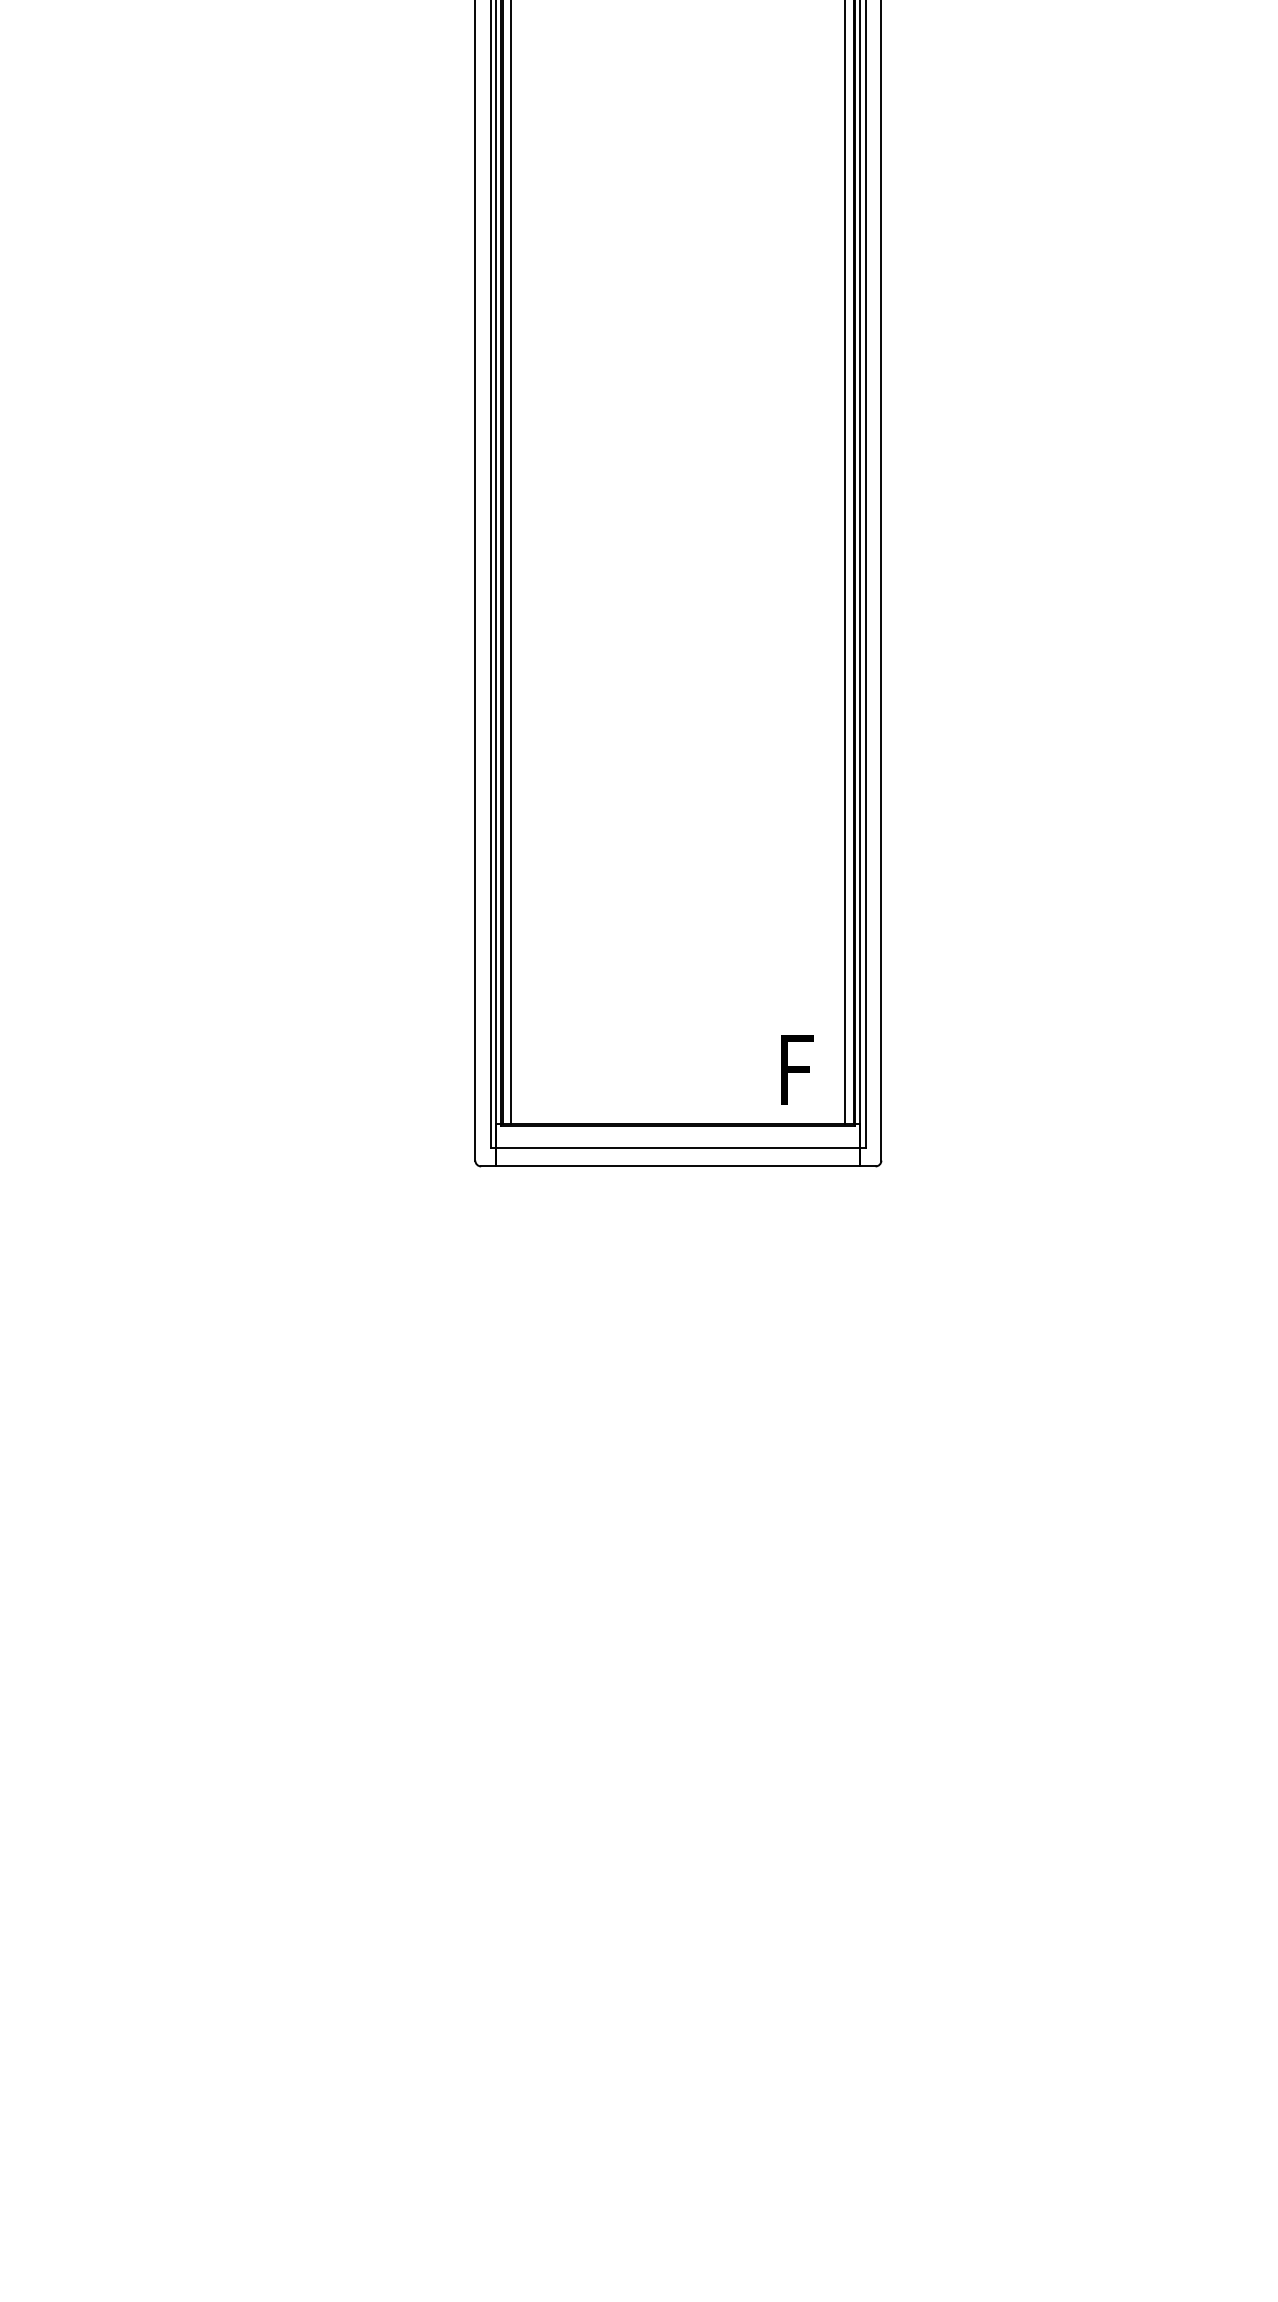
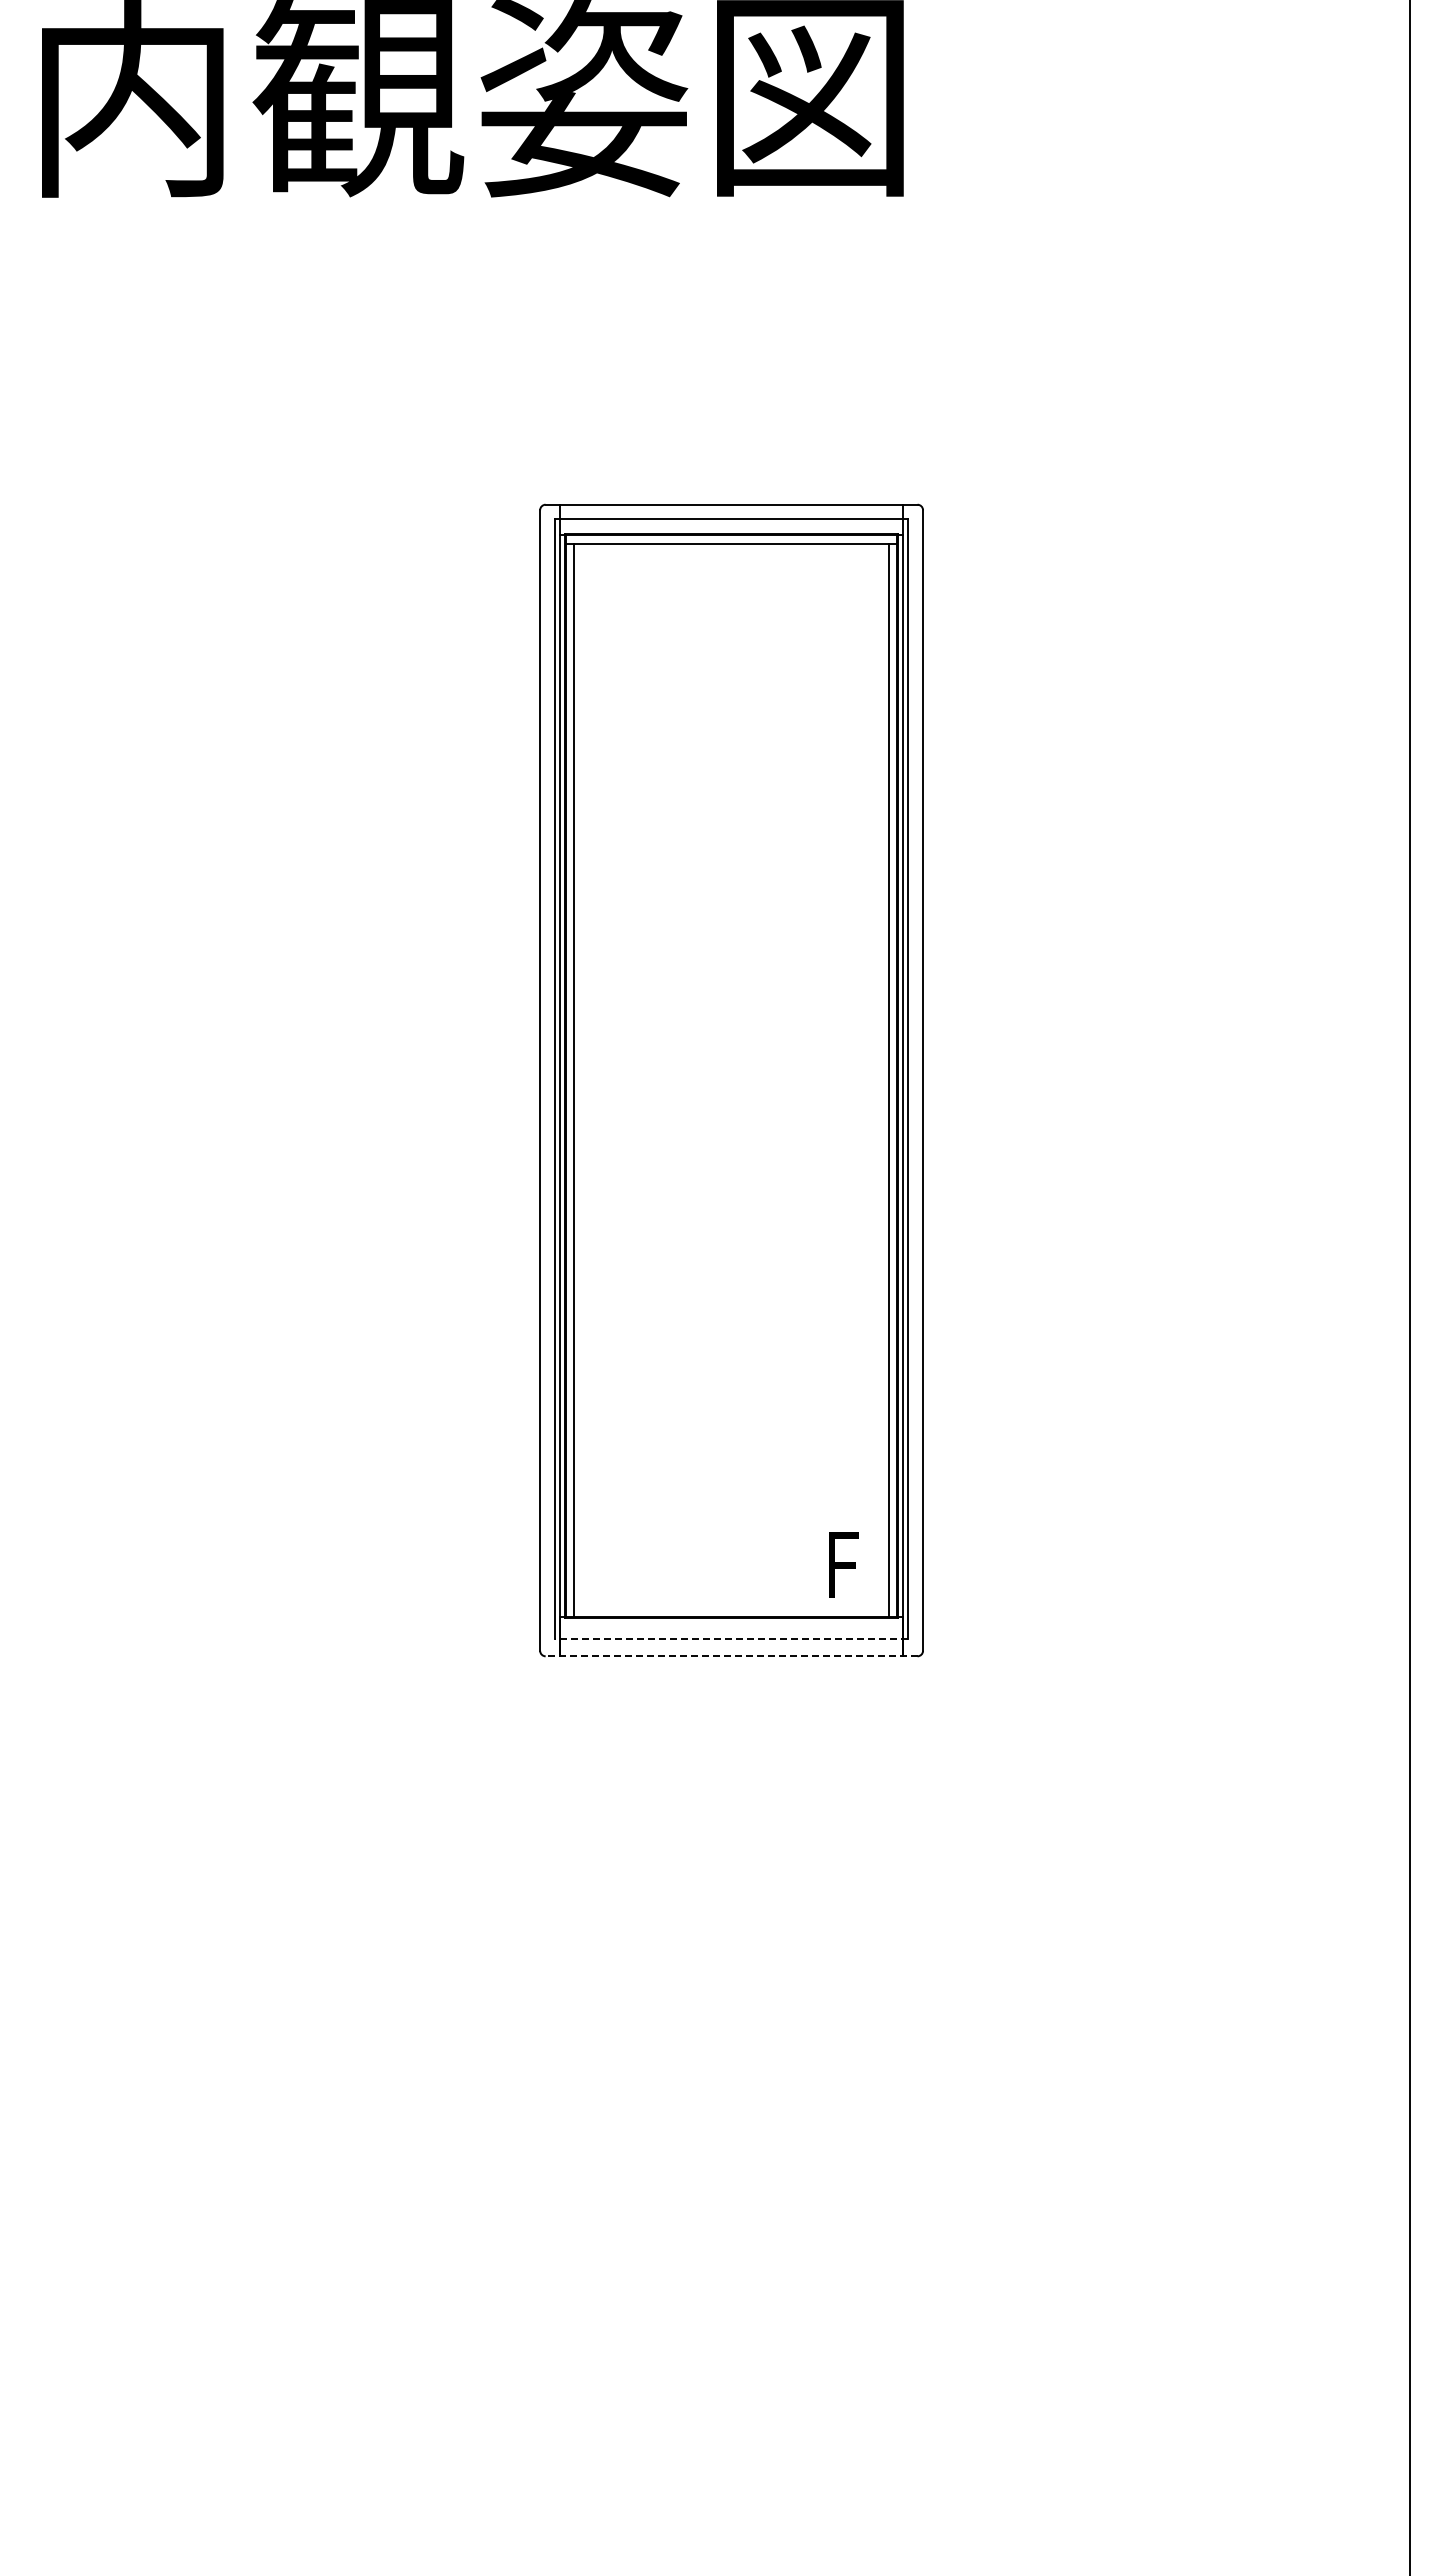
line: (678, 1147) -> (731, 1638), solid -> dashed
line: (678, 1166) -> (731, 1656), solid -> dashed

